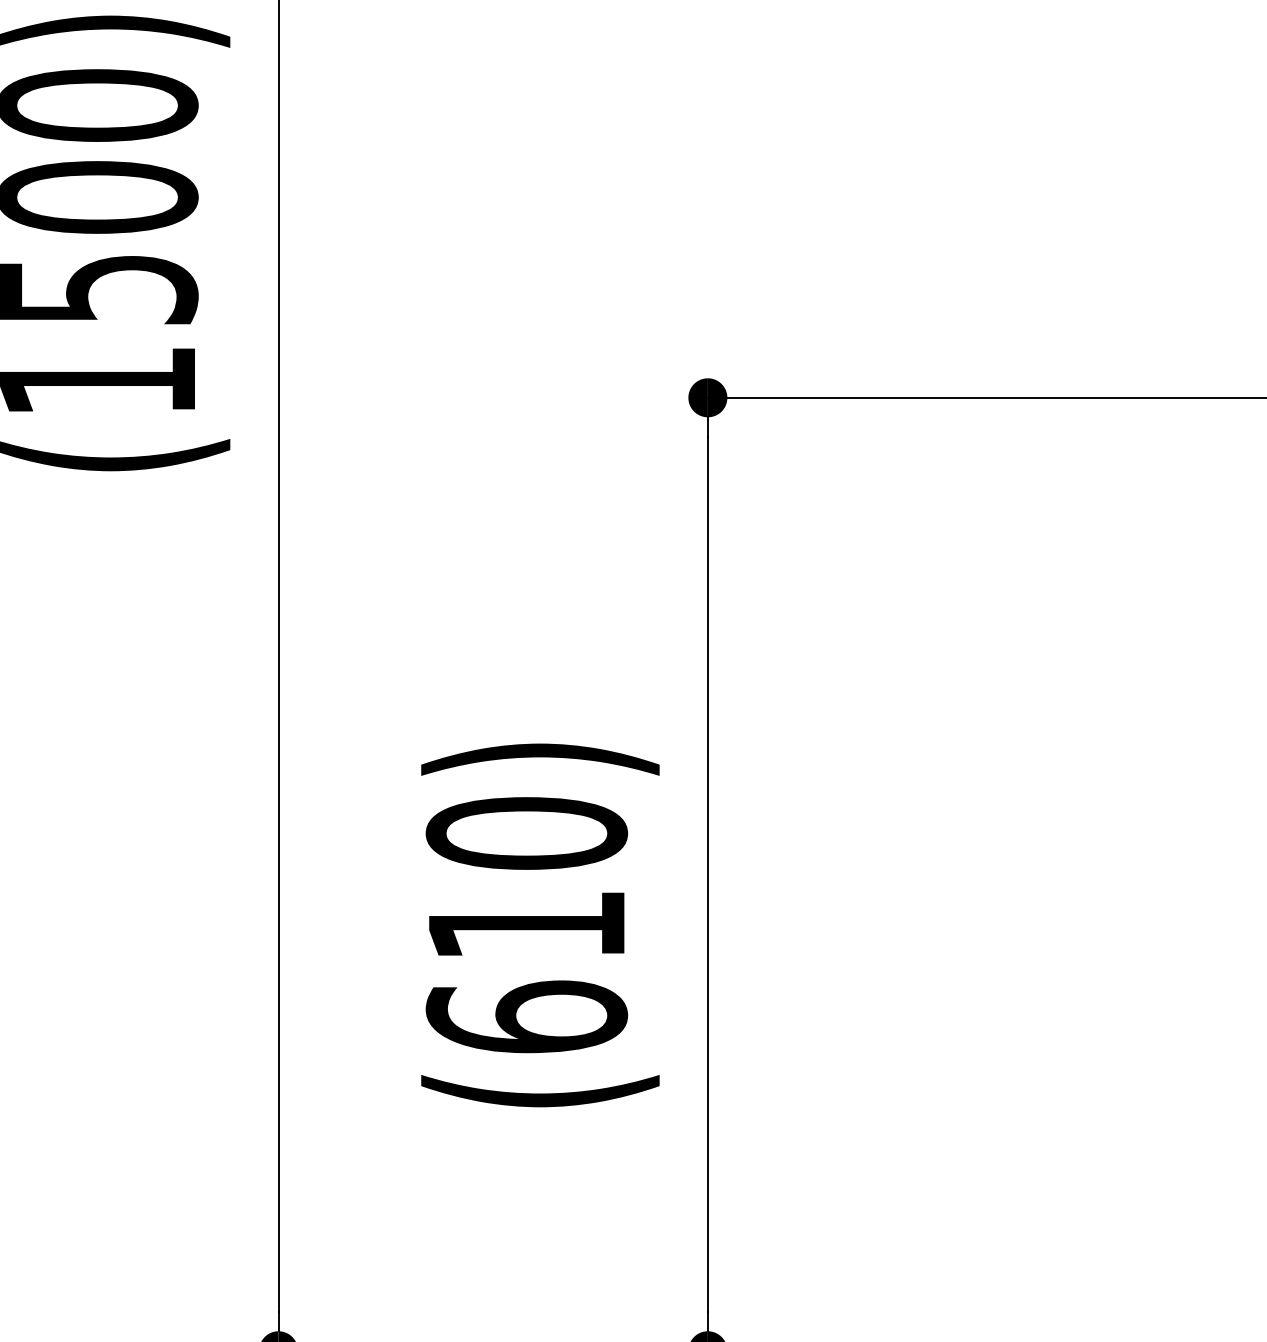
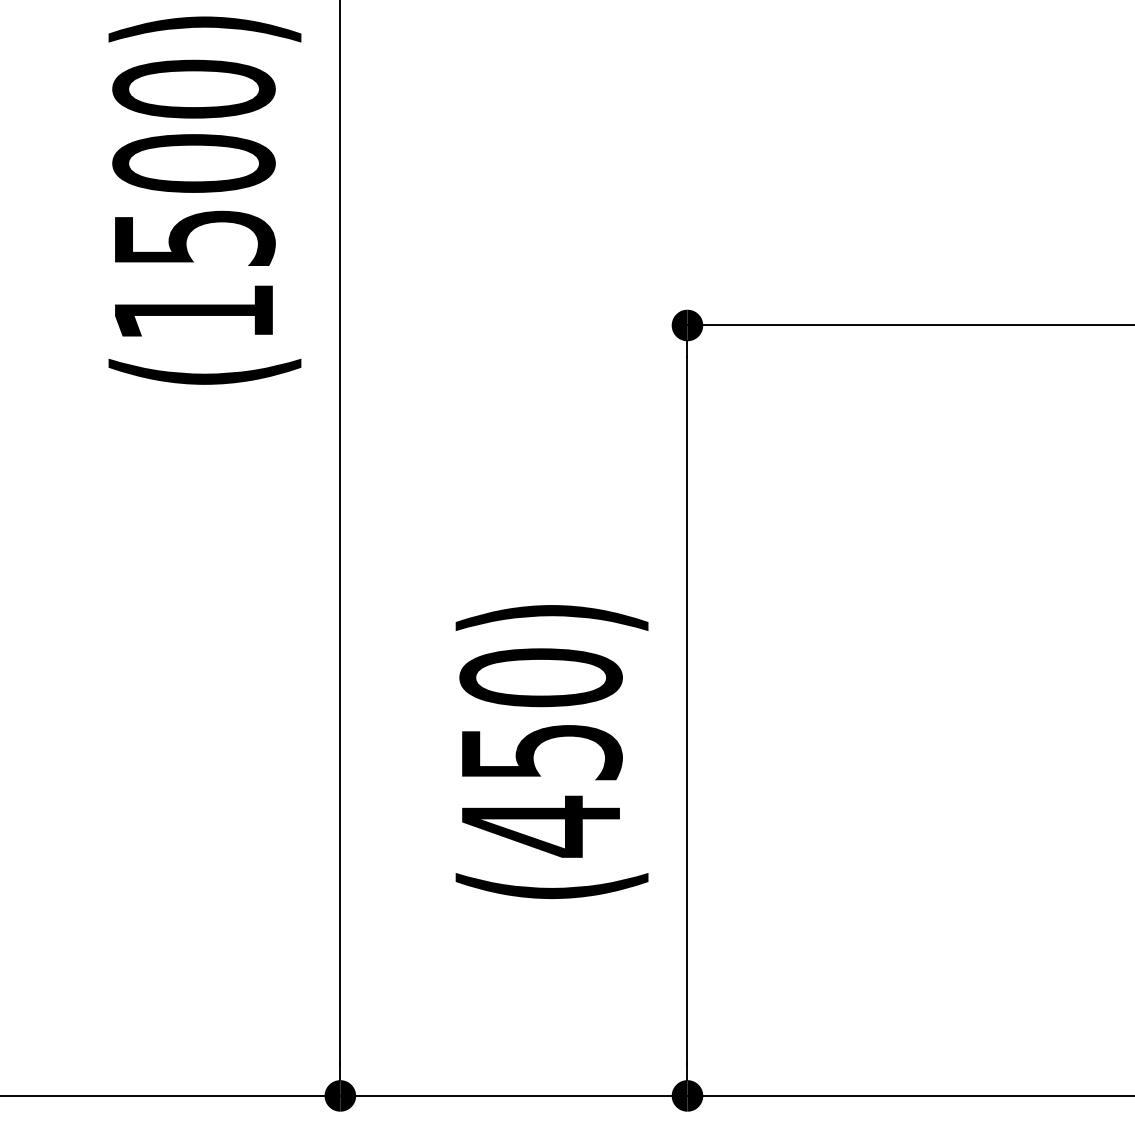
text: (526, 974) -> (540, 791), (610) -> (450)

